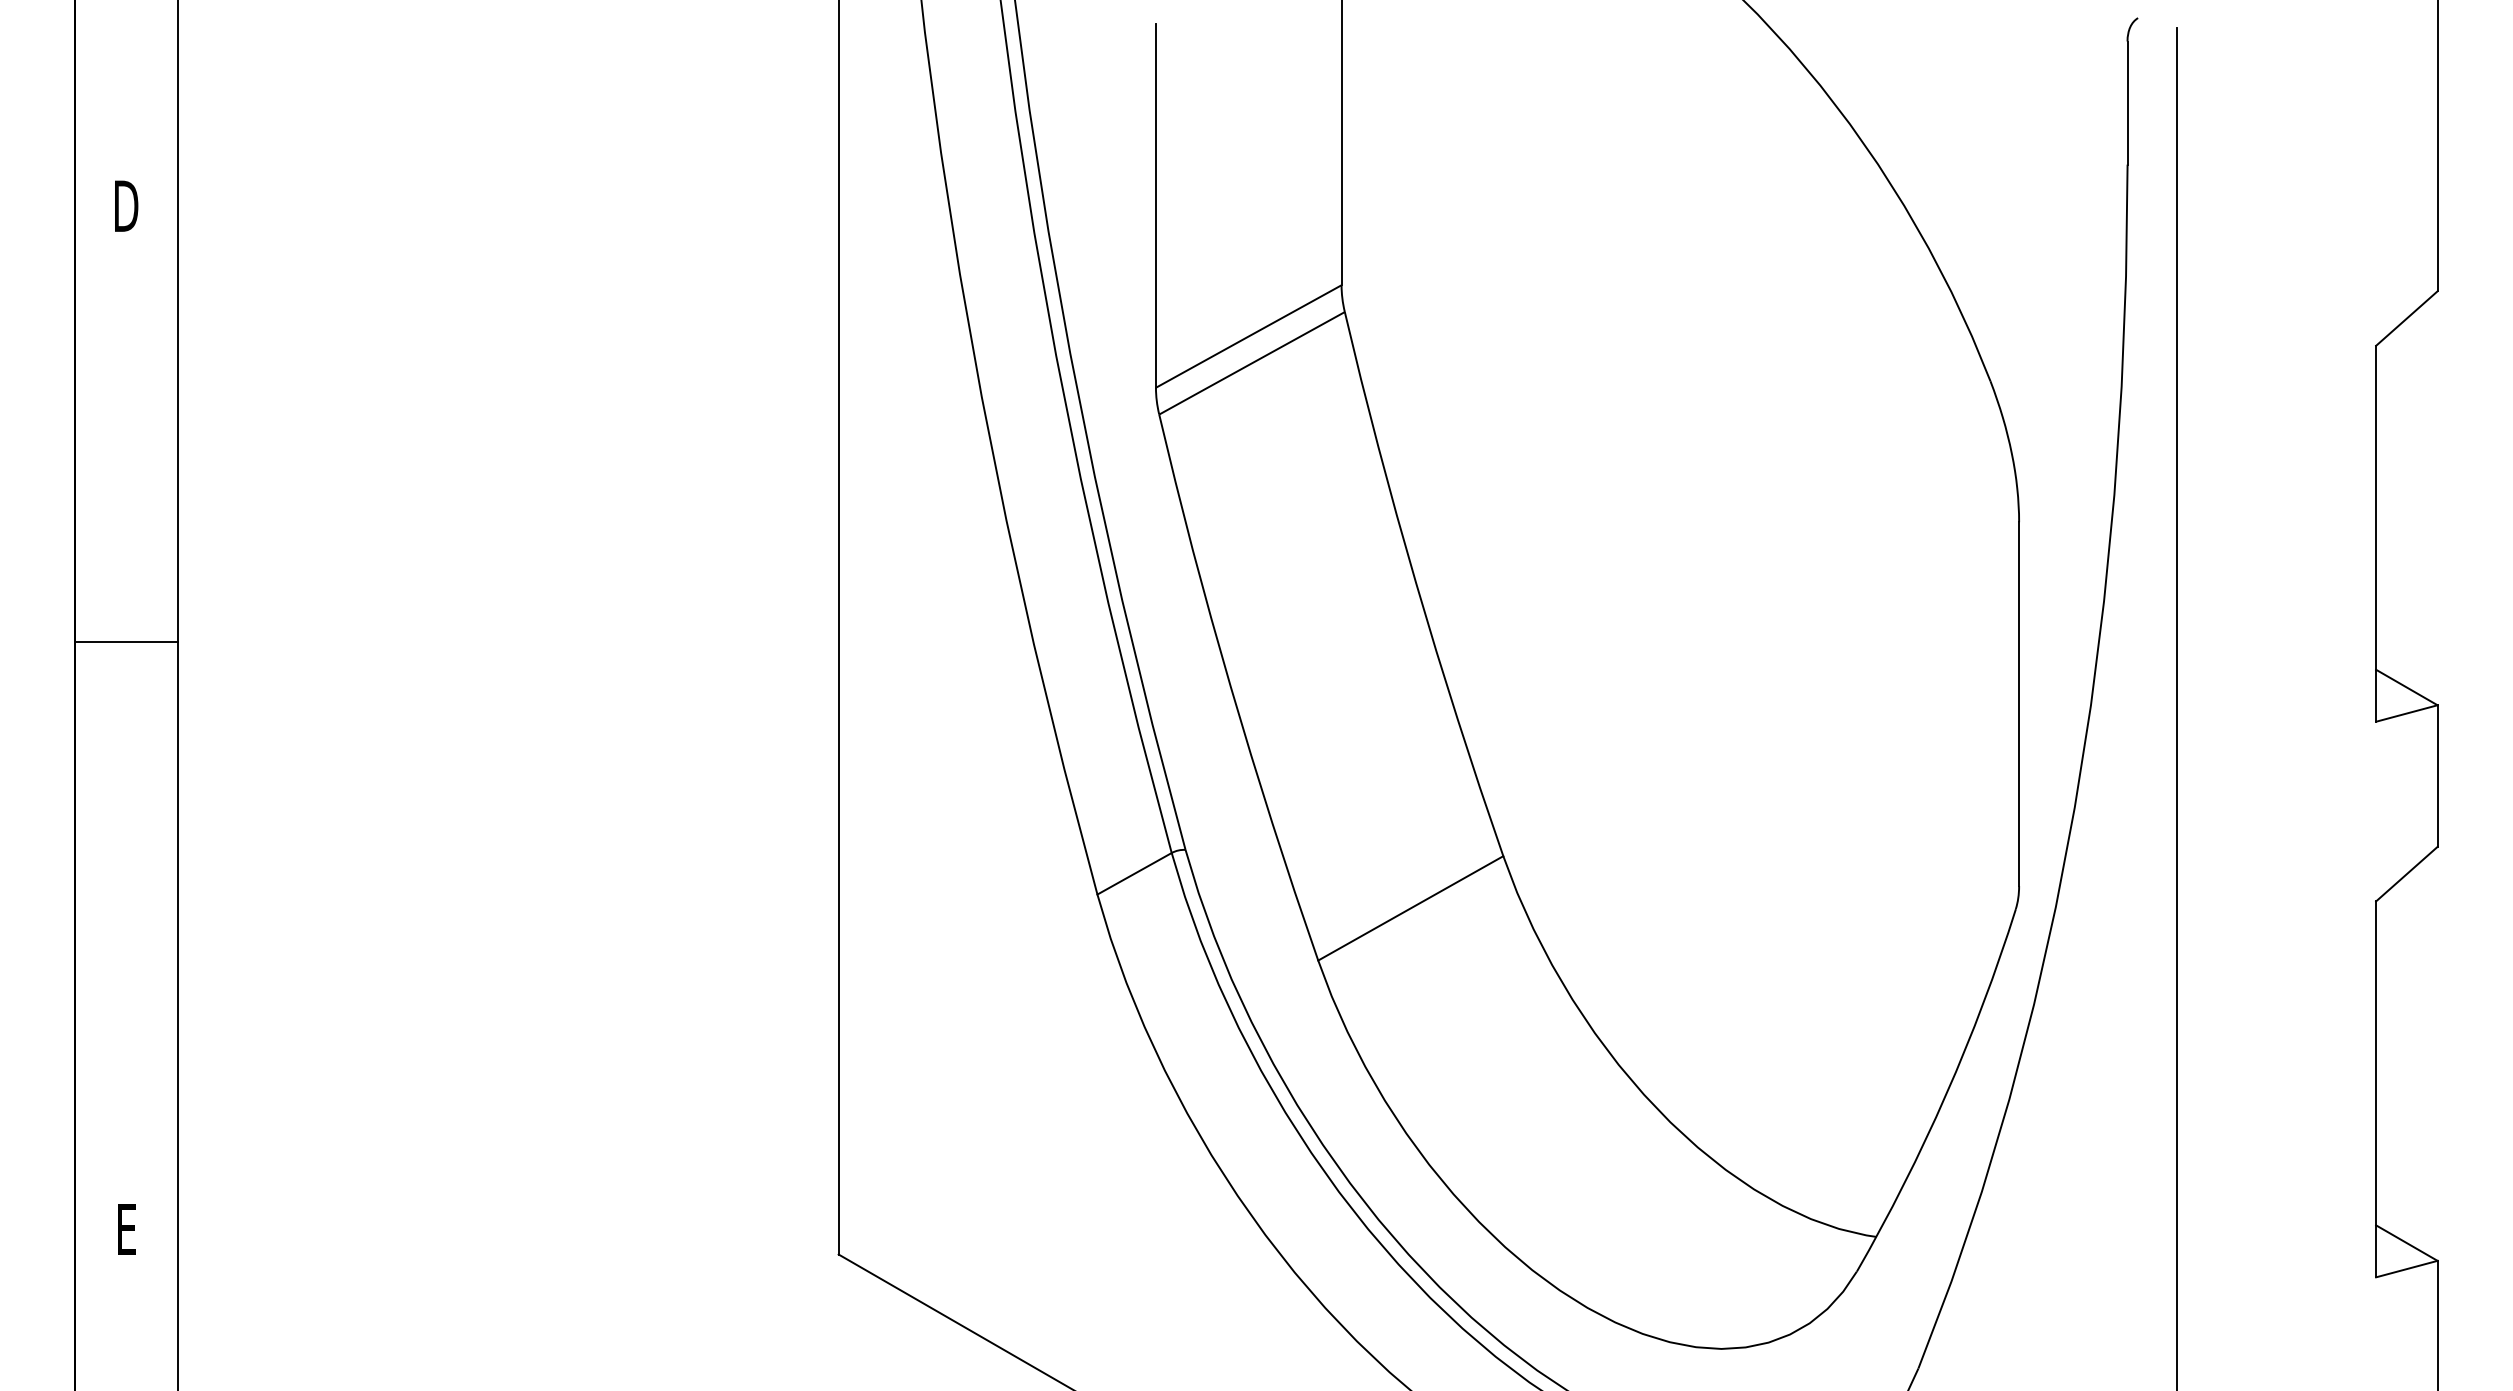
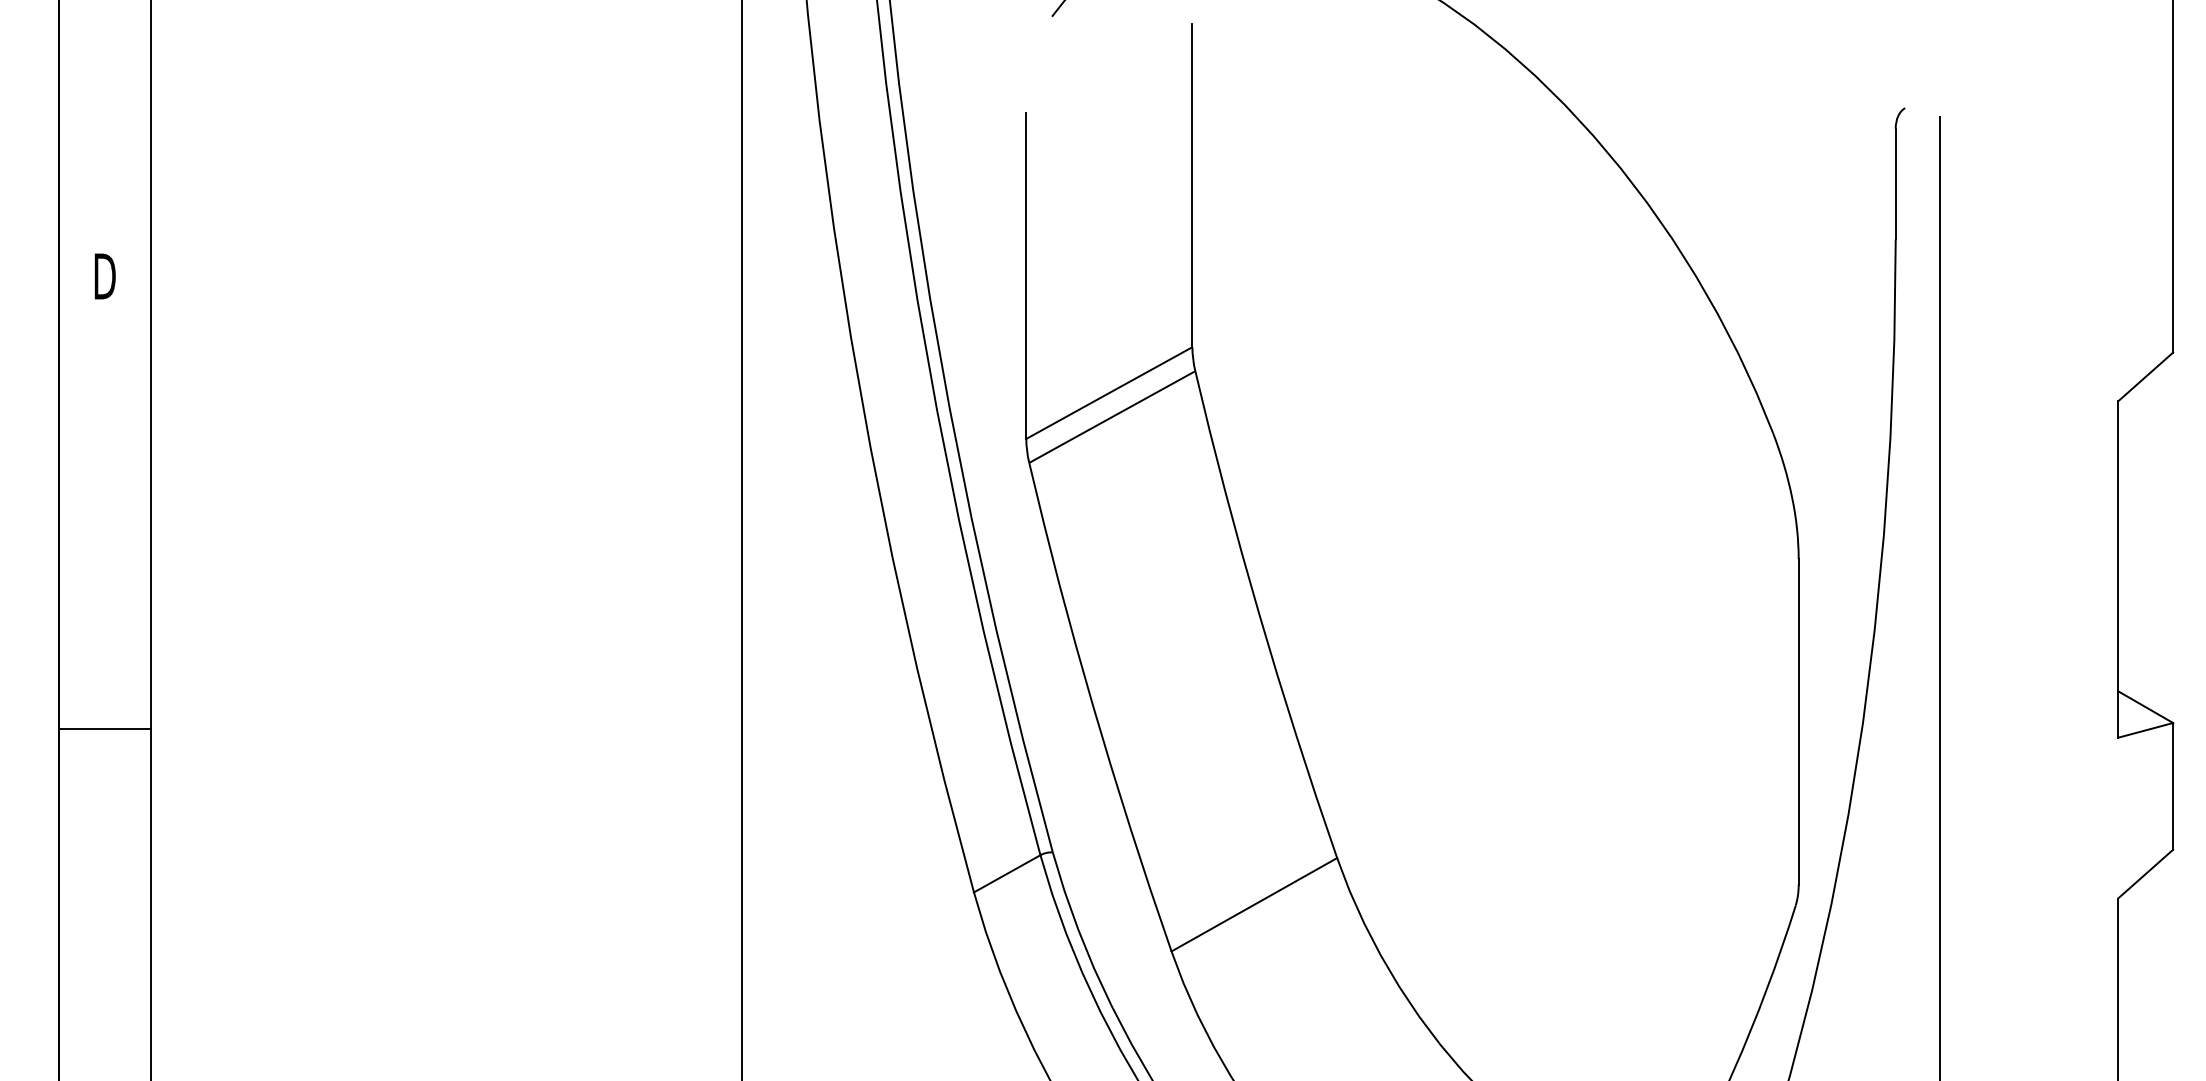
line: (126, 642) -> (105, 729), moved

